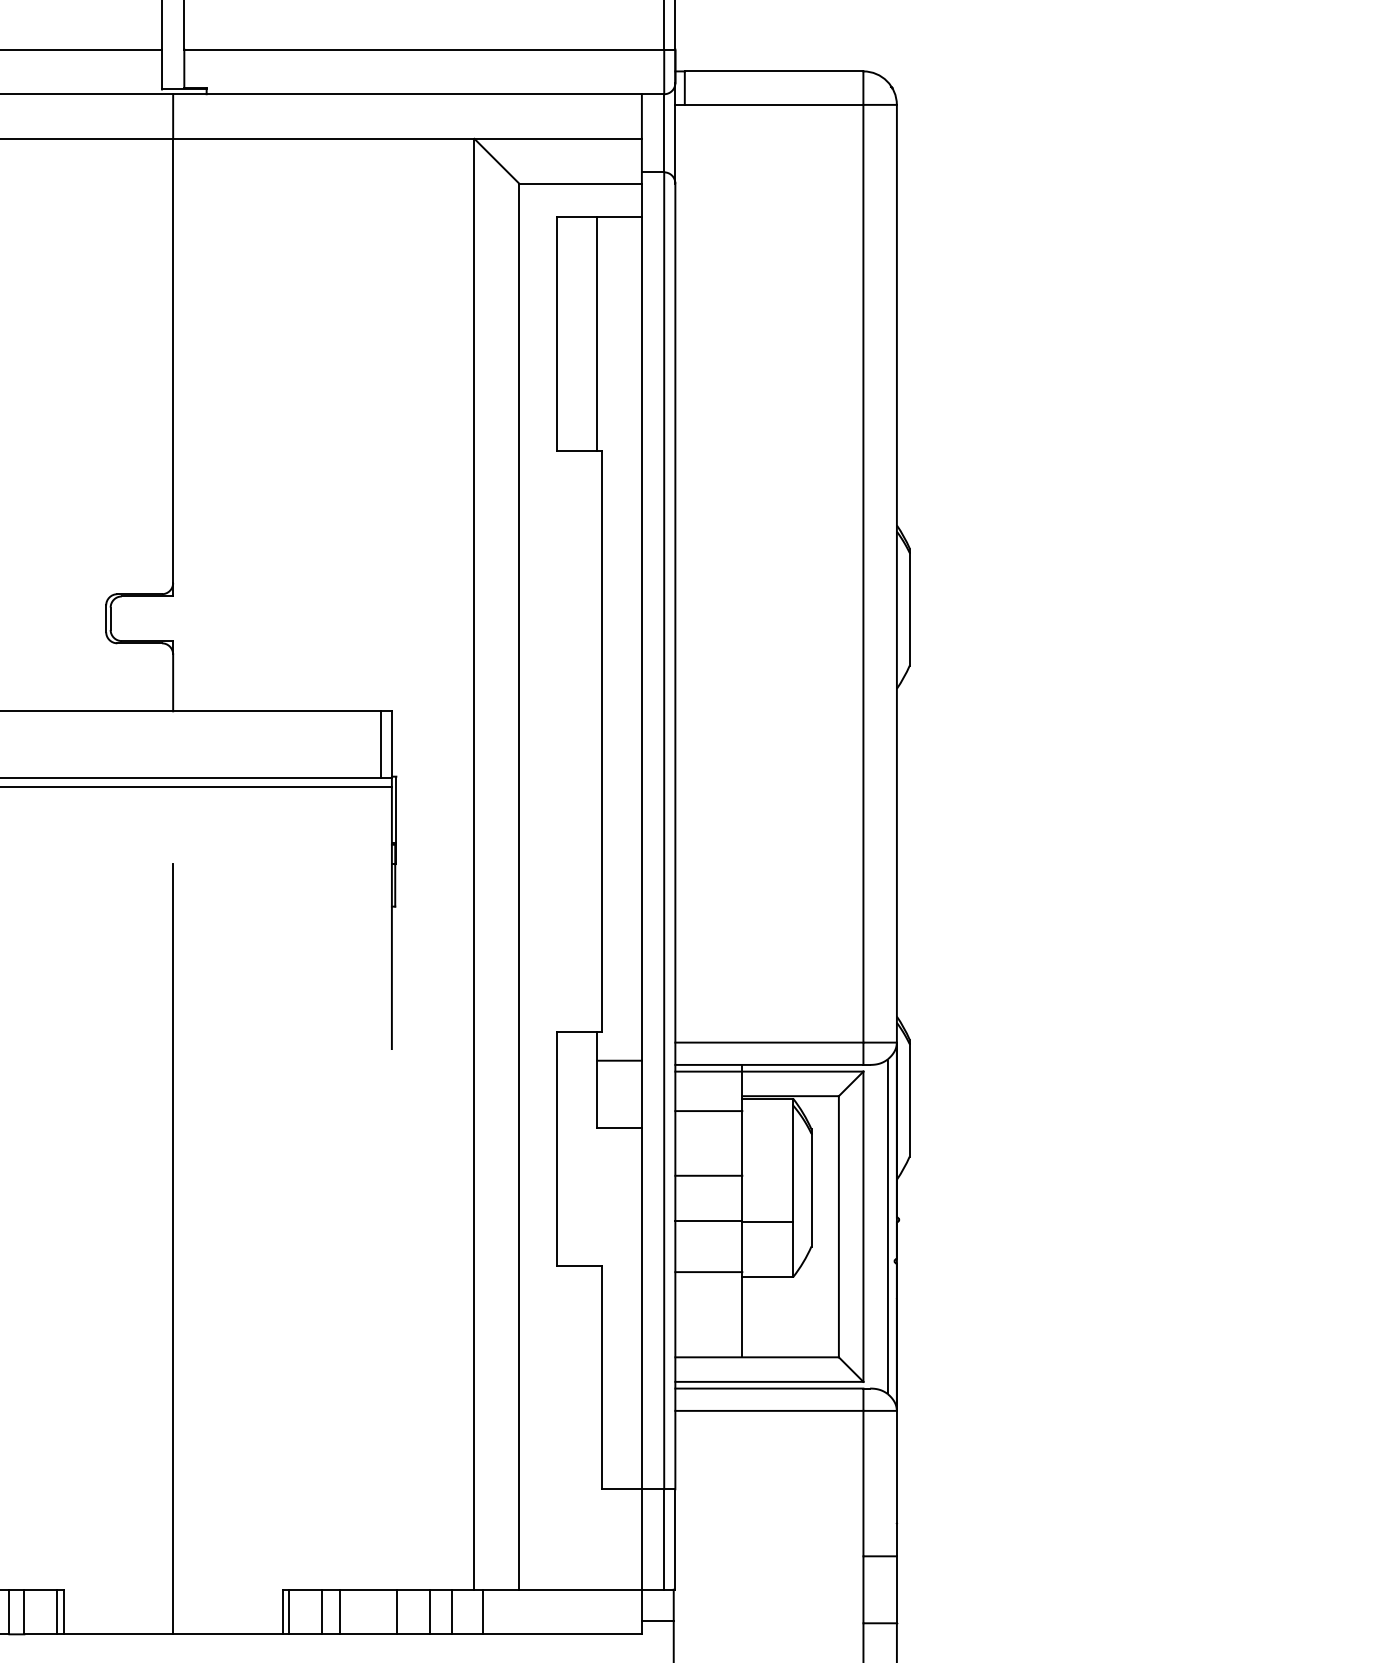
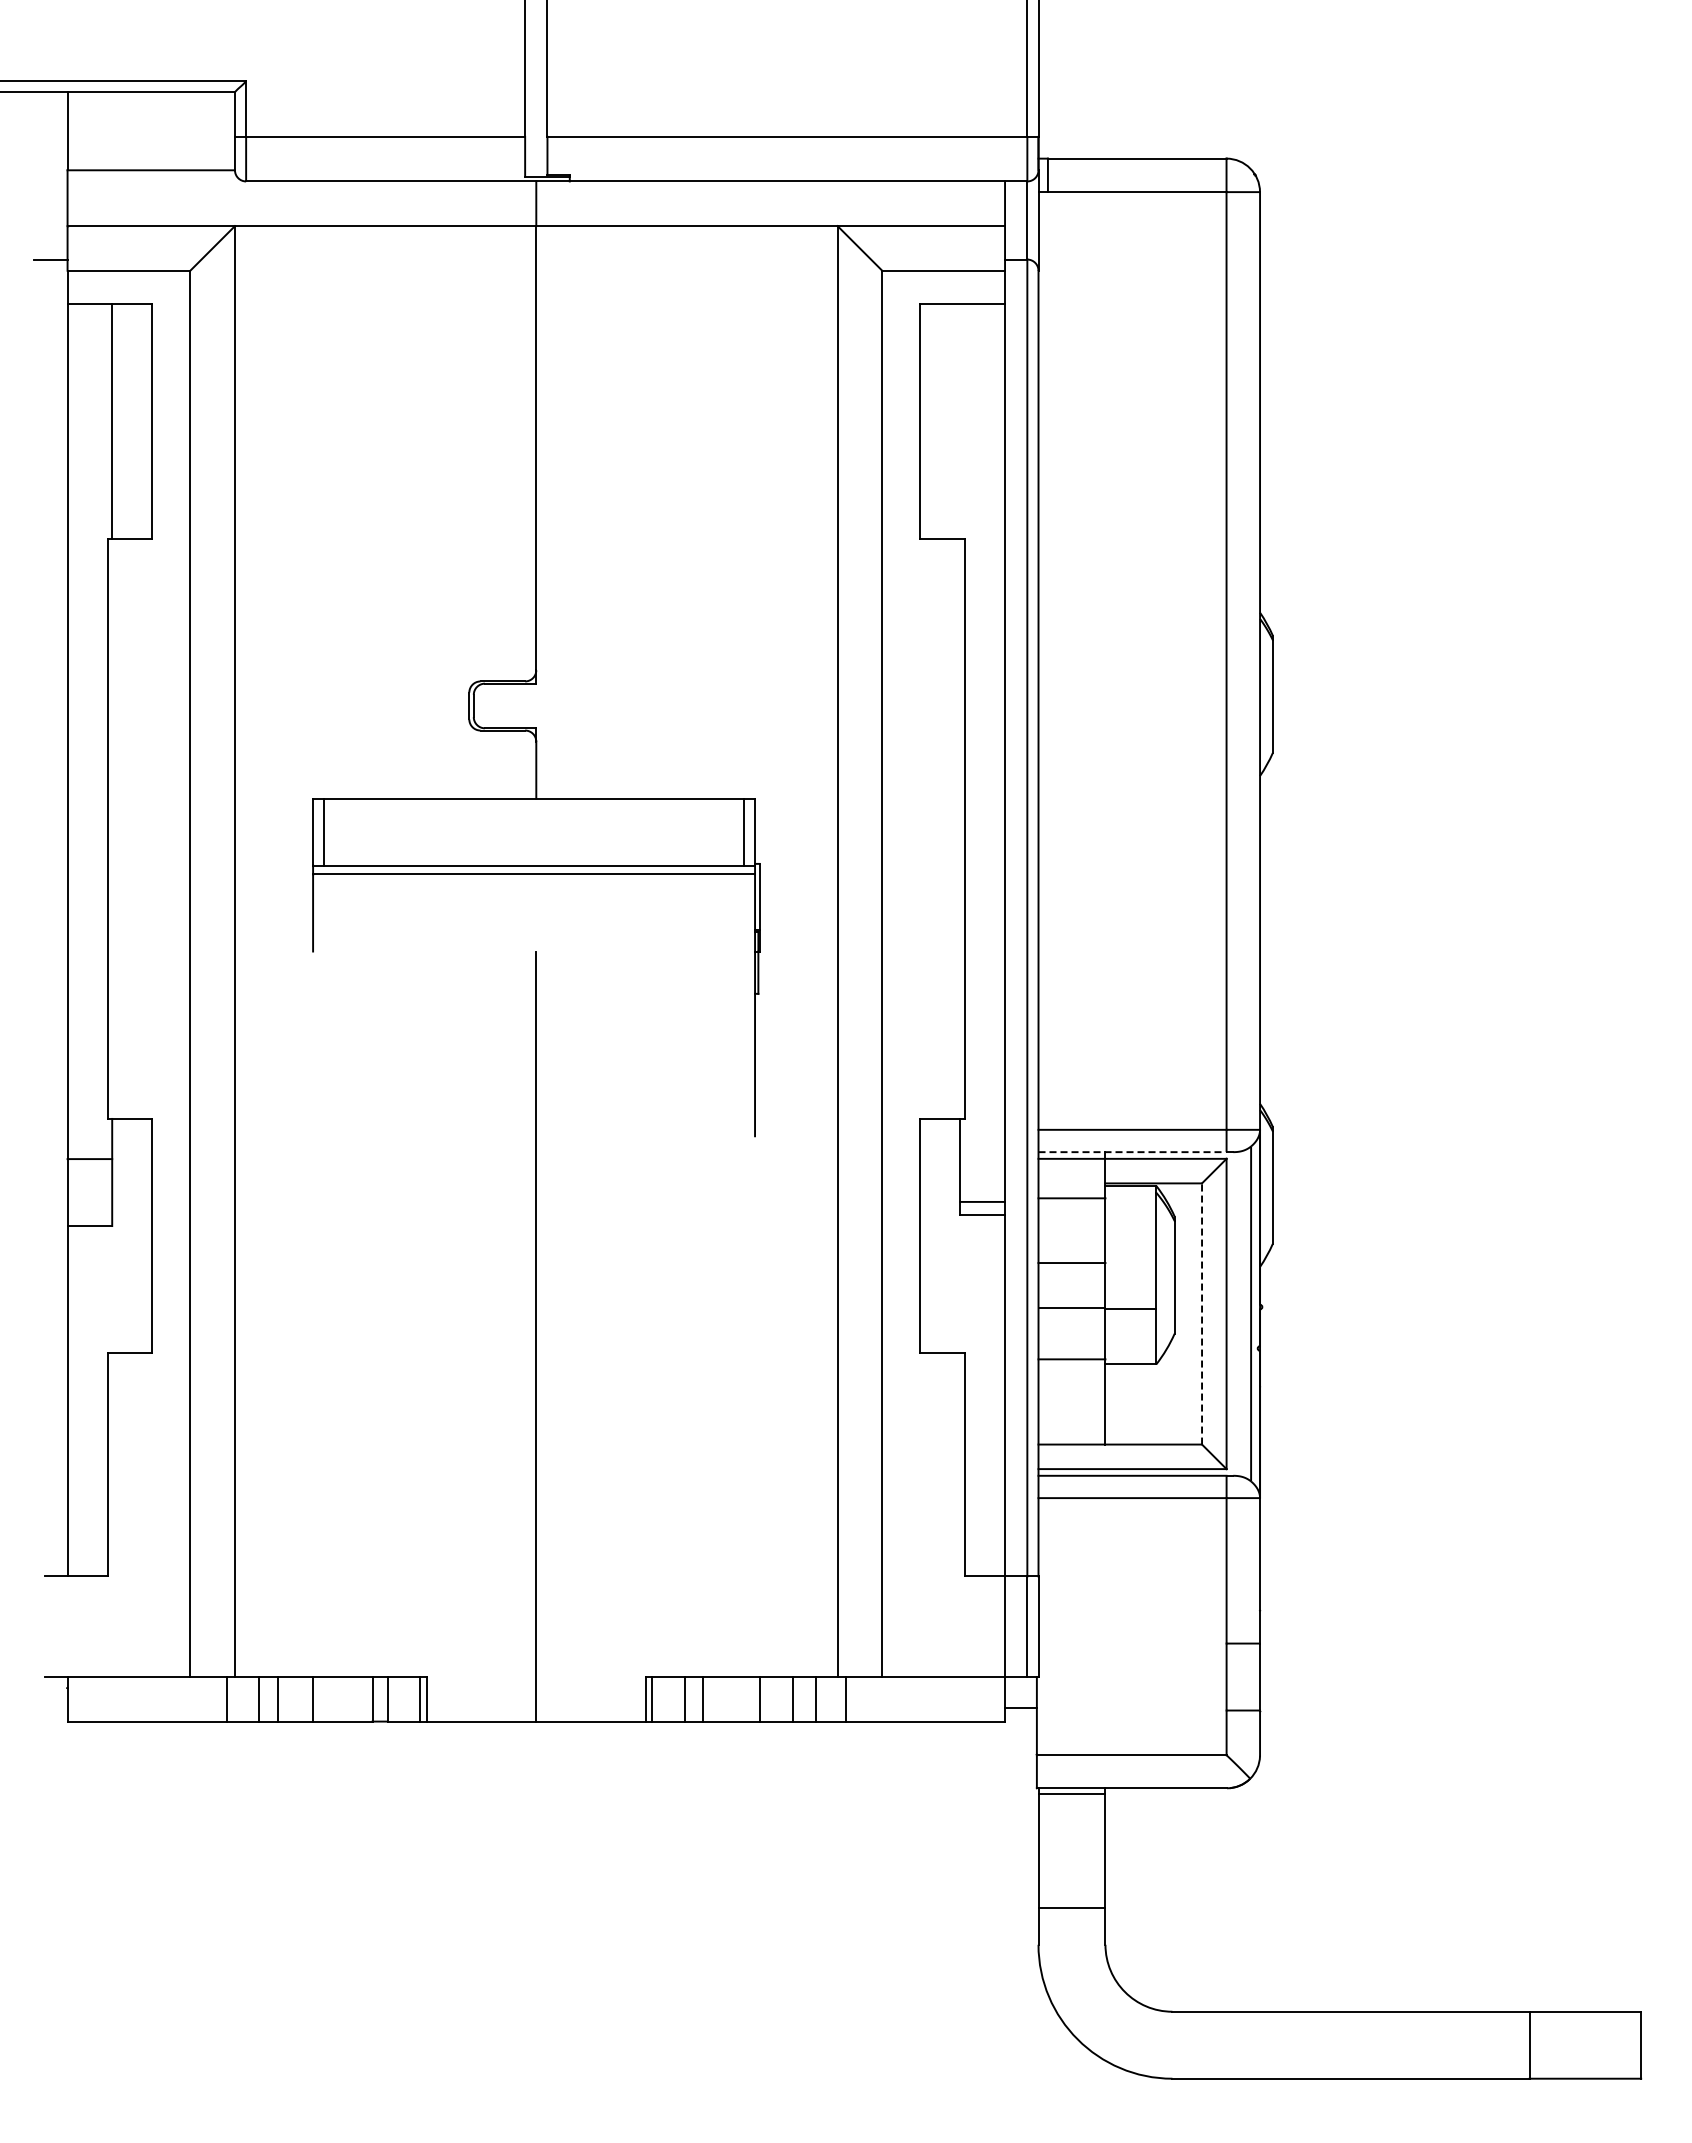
line: (597, 334) -> (960, 421), removed
line: (619, 1060) -> (982, 1201), moved
line: (770, 1065) -> (1133, 1152), solid -> dashed
line: (839, 1226) -> (1202, 1313), solid -> dashed

